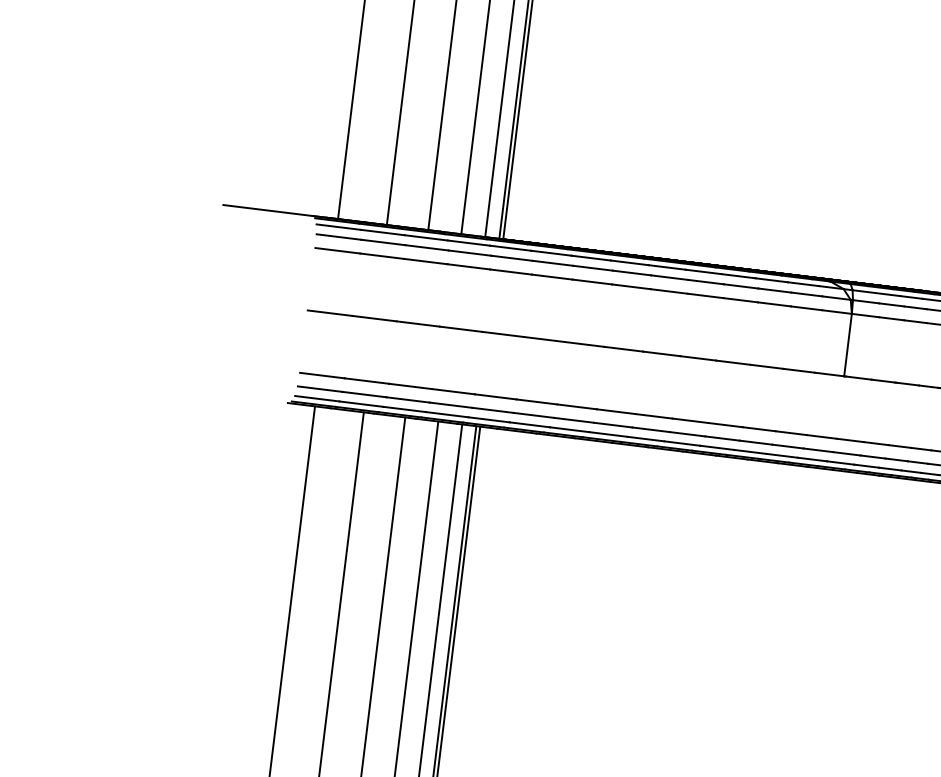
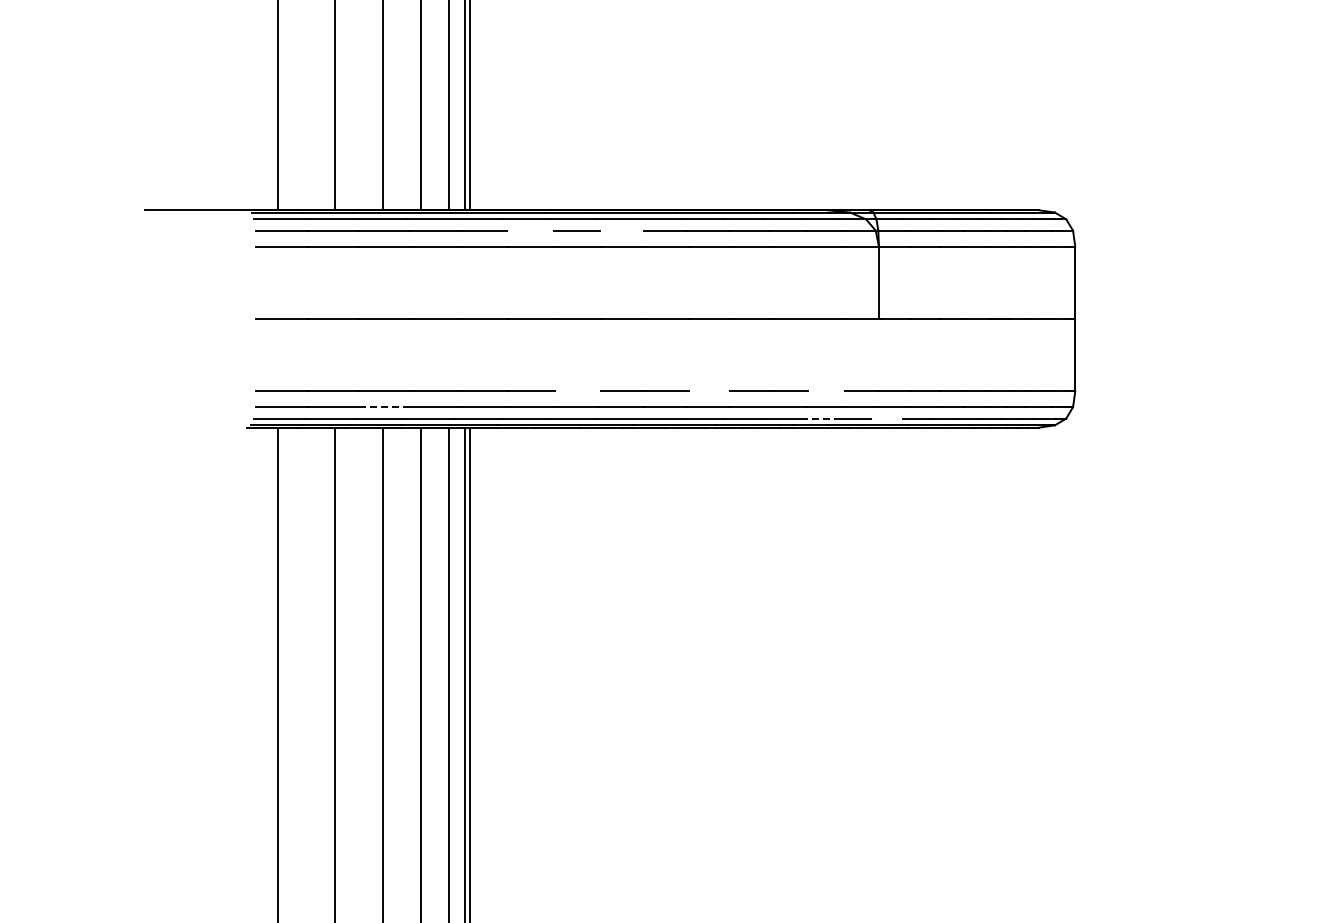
line: (552, 263) -> (529, 230), removed
line: (631, 272) -> (621, 230), removed
line: (408, 400) -> (384, 407), solid -> dashed
line: (576, 406) -> (577, 391), removed
line: (690, 420) -> (709, 391), removed
line: (791, 433) -> (826, 391), removed
line: (782, 455) -> (819, 418), solid -> dashed
line: (840, 462) -> (886, 418), removed

